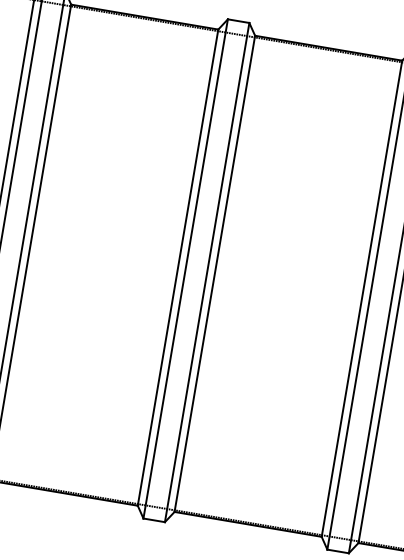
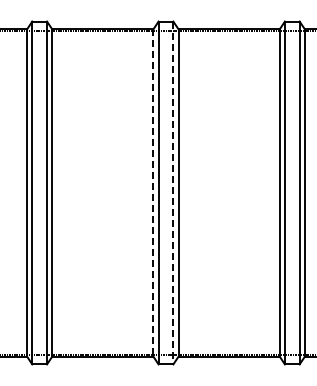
line: (178, 268) -> (153, 193), solid -> dashed
line: (207, 273) -> (173, 193), solid -> dashed

